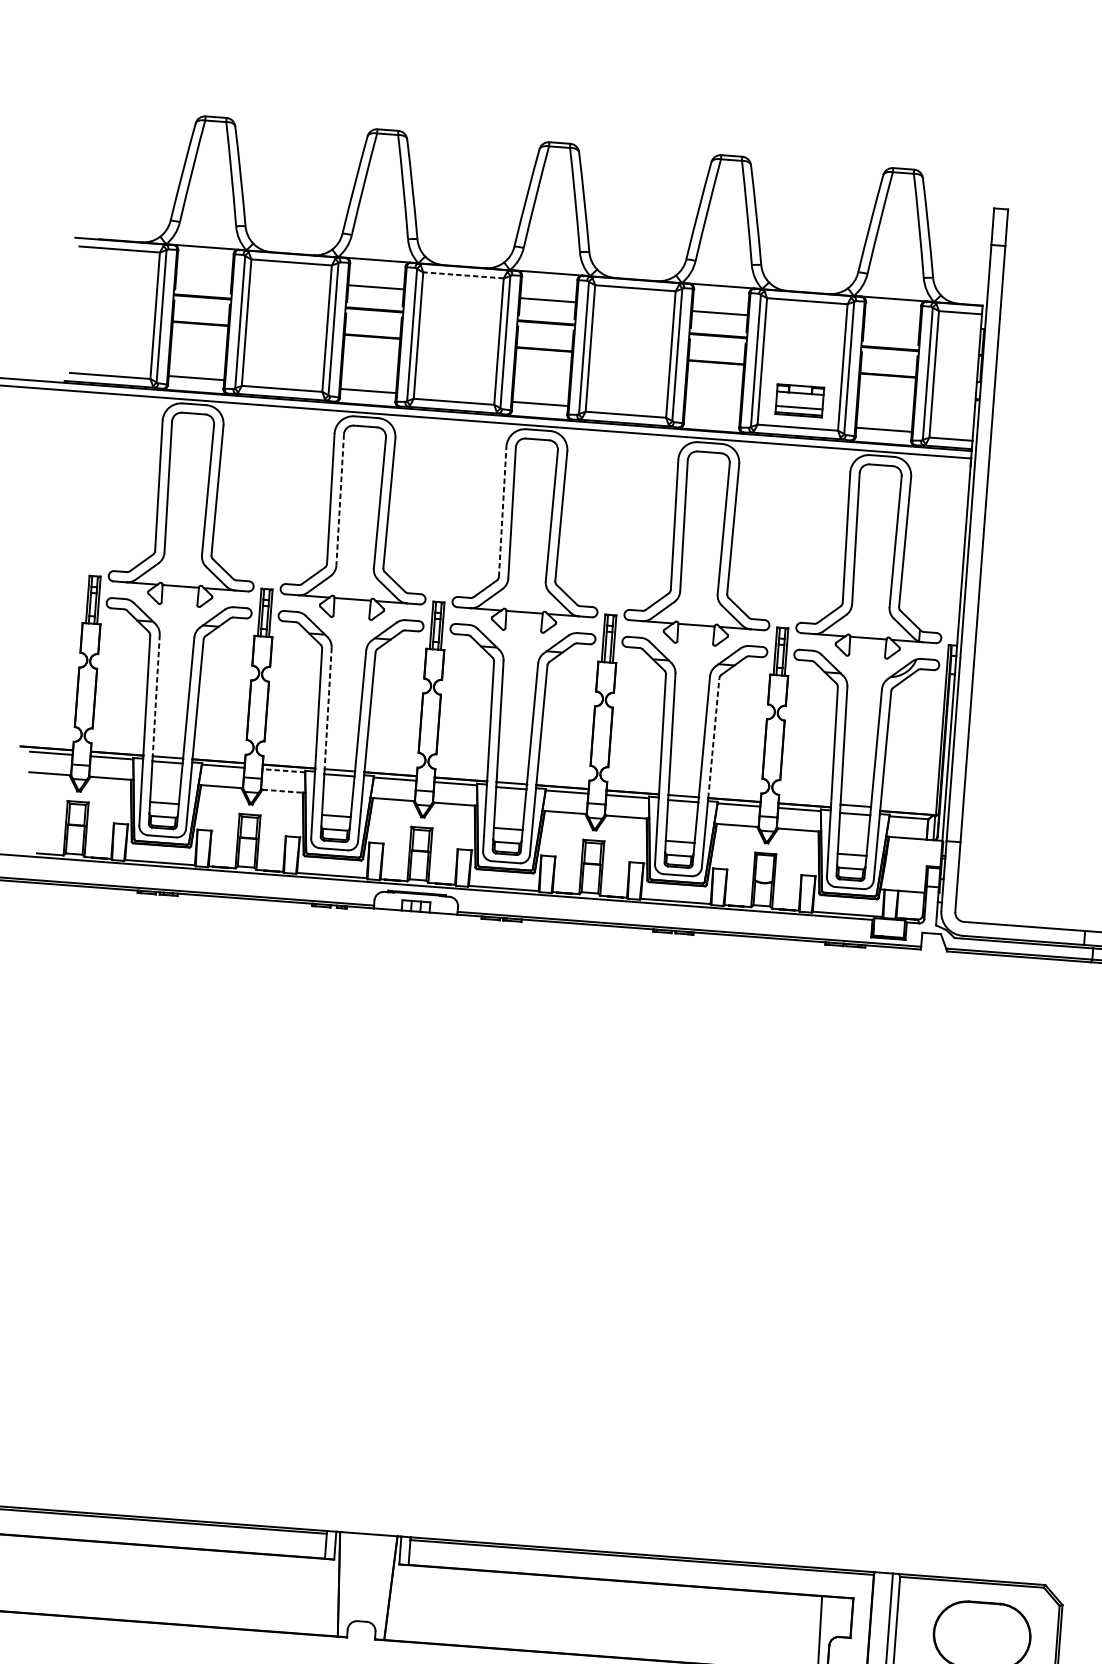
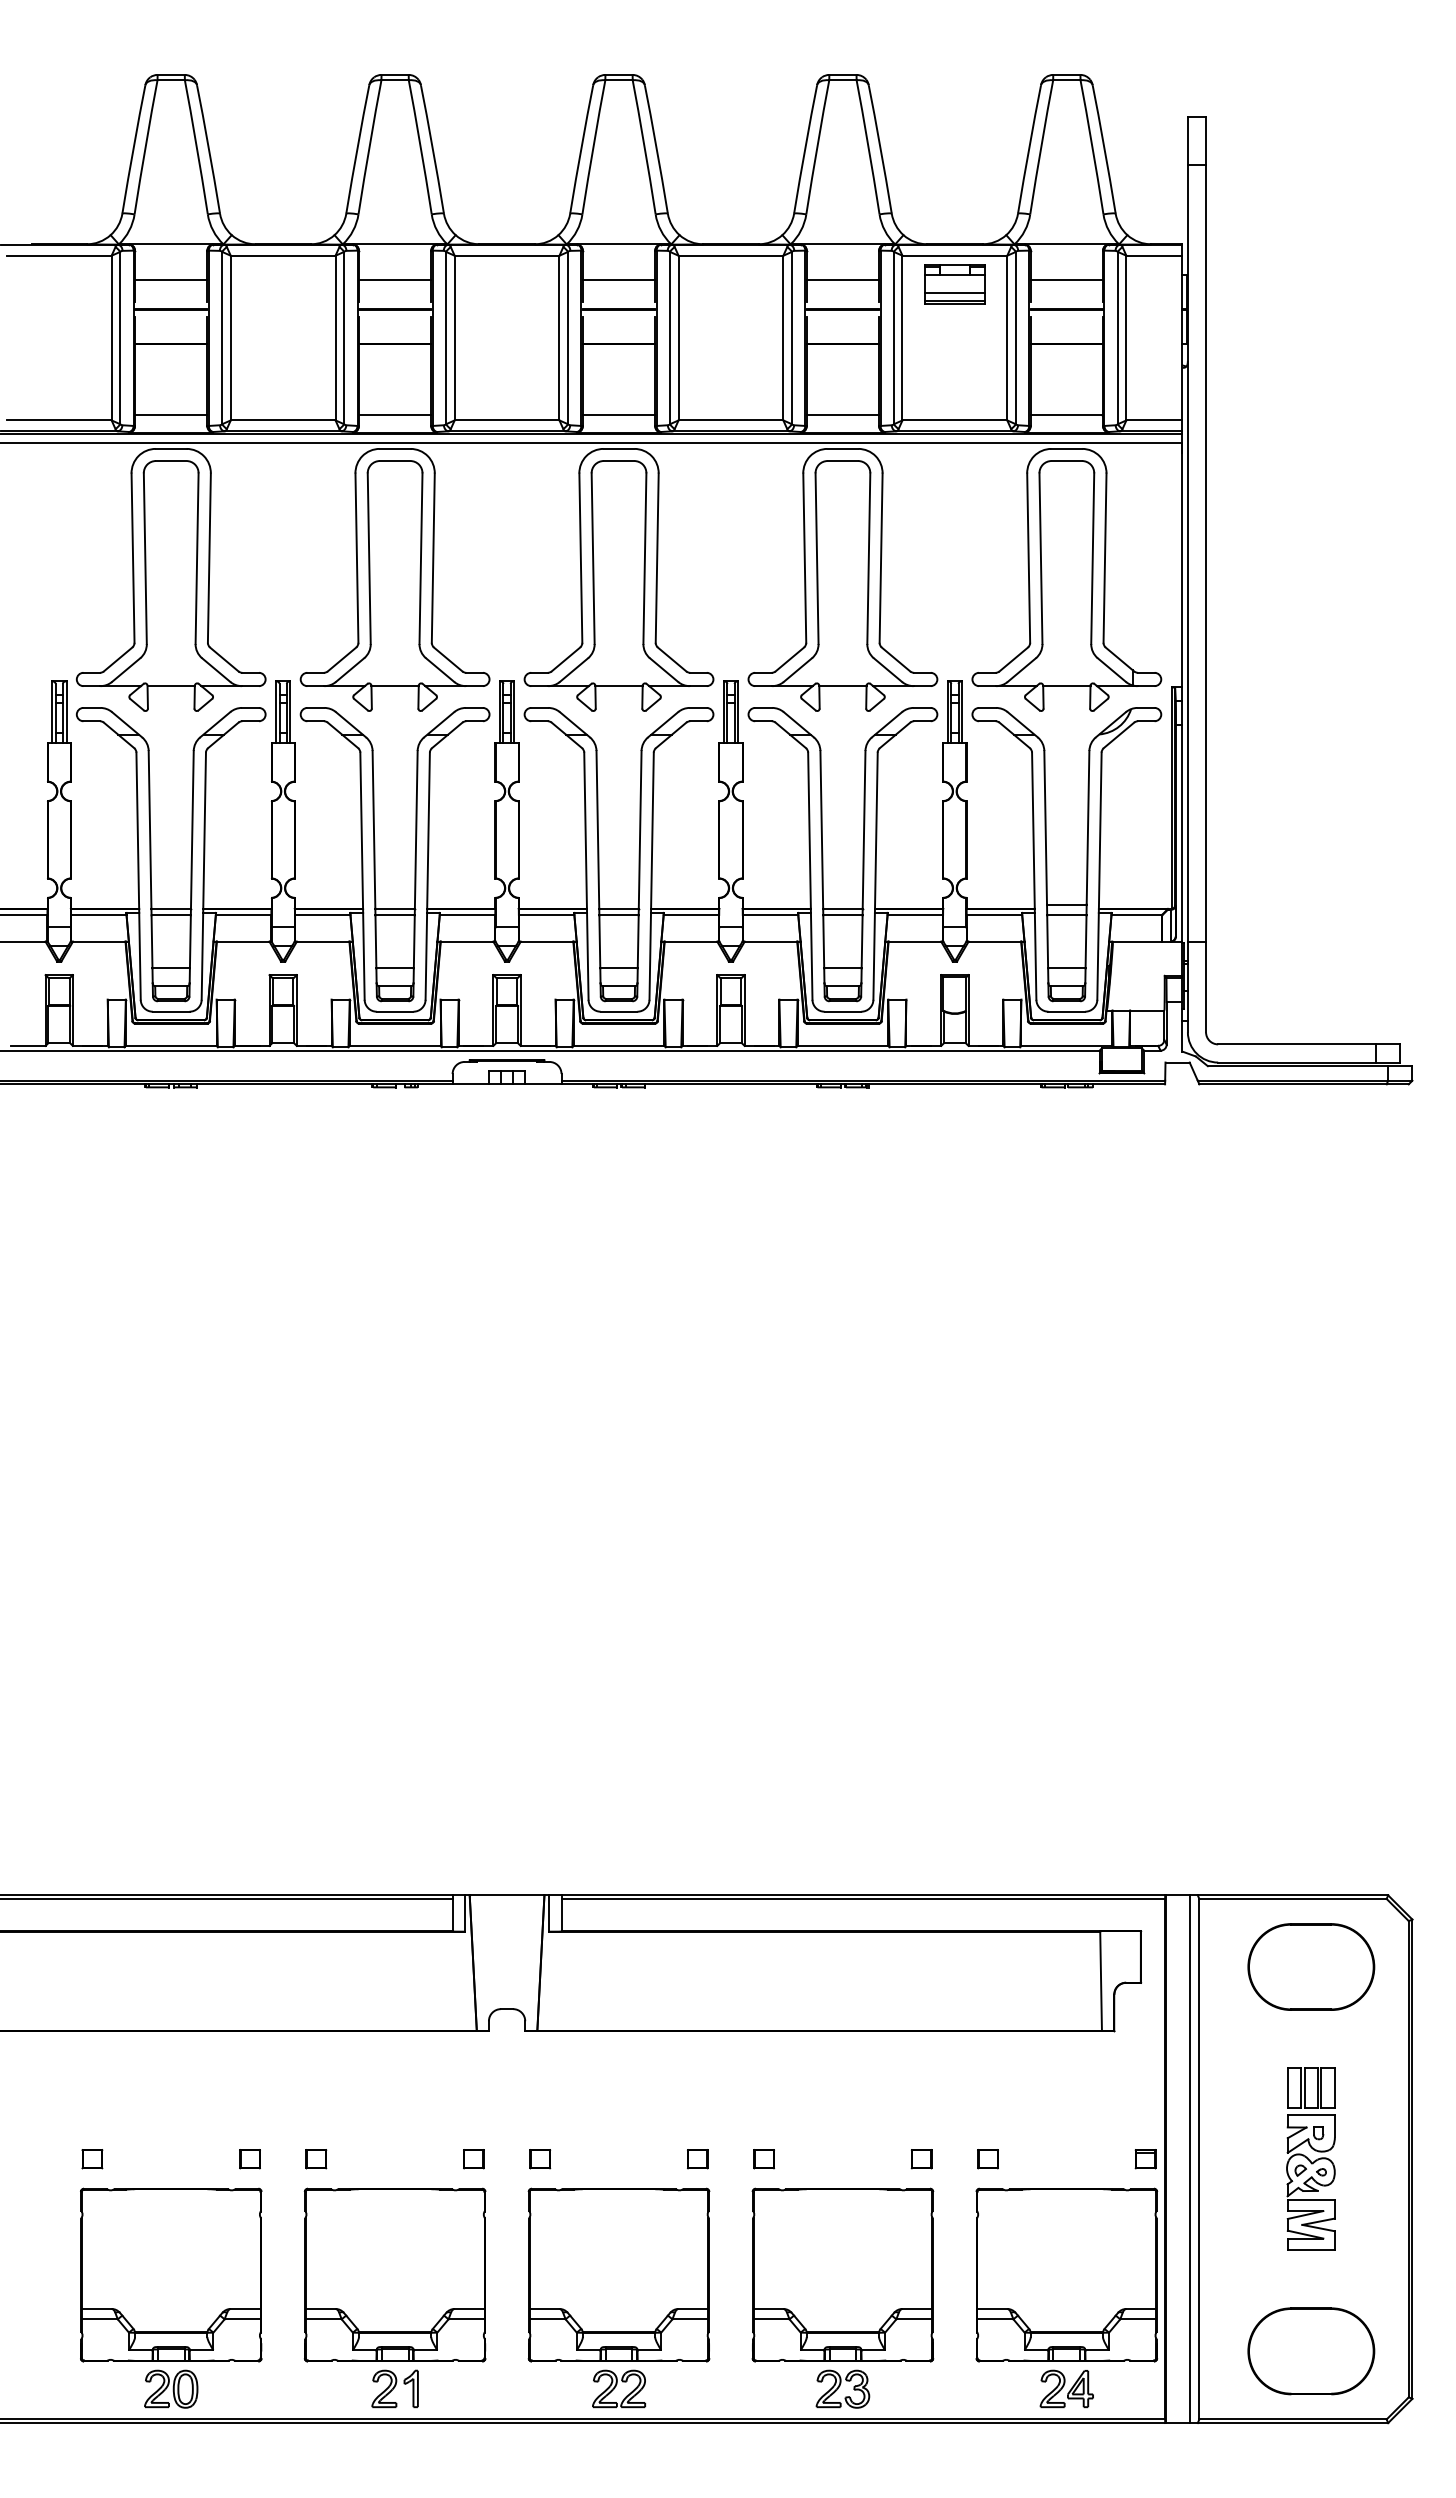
line: (204, 274) -> (171, 279), added
line: (463, 275) -> (506, 255), dashed -> solid
line: (891, 325) -> (1066, 279), added
part: (799, 400) -> (954, 284), moved
line: (711, 416) -> (842, 414), added
line: (340, 500) -> (369, 559), dashed -> solid
line: (502, 512) -> (580, 558), dashed -> solid
line: (156, 695) -> (150, 829), dashed -> solid
line: (327, 708) -> (373, 829), dashed -> solid
line: (713, 737) -> (876, 830), dashed -> solid
line: (283, 770) -> (322, 914), dashed -> solid
line: (282, 791) -> (323, 941), dashed -> solid

